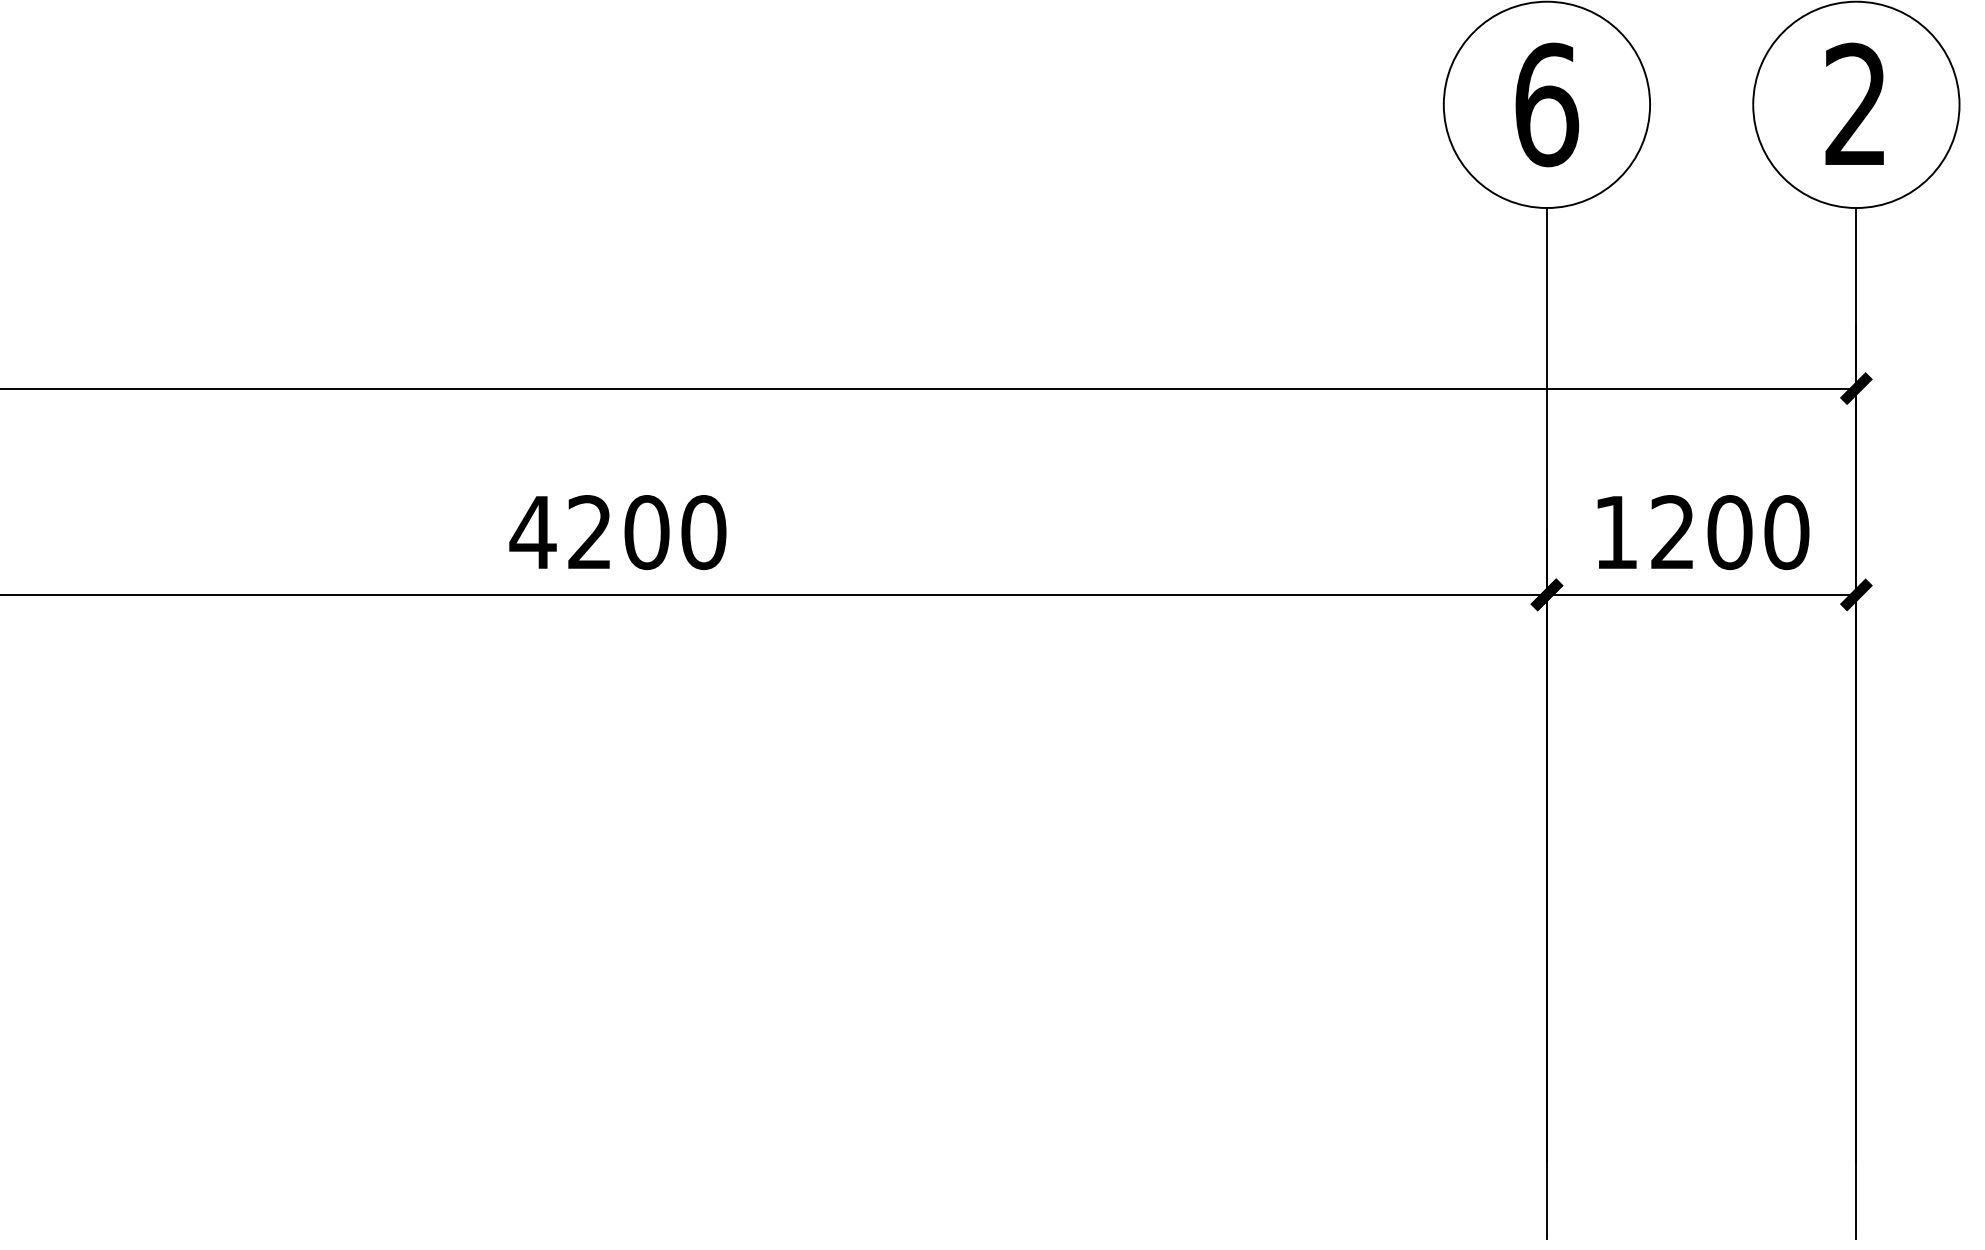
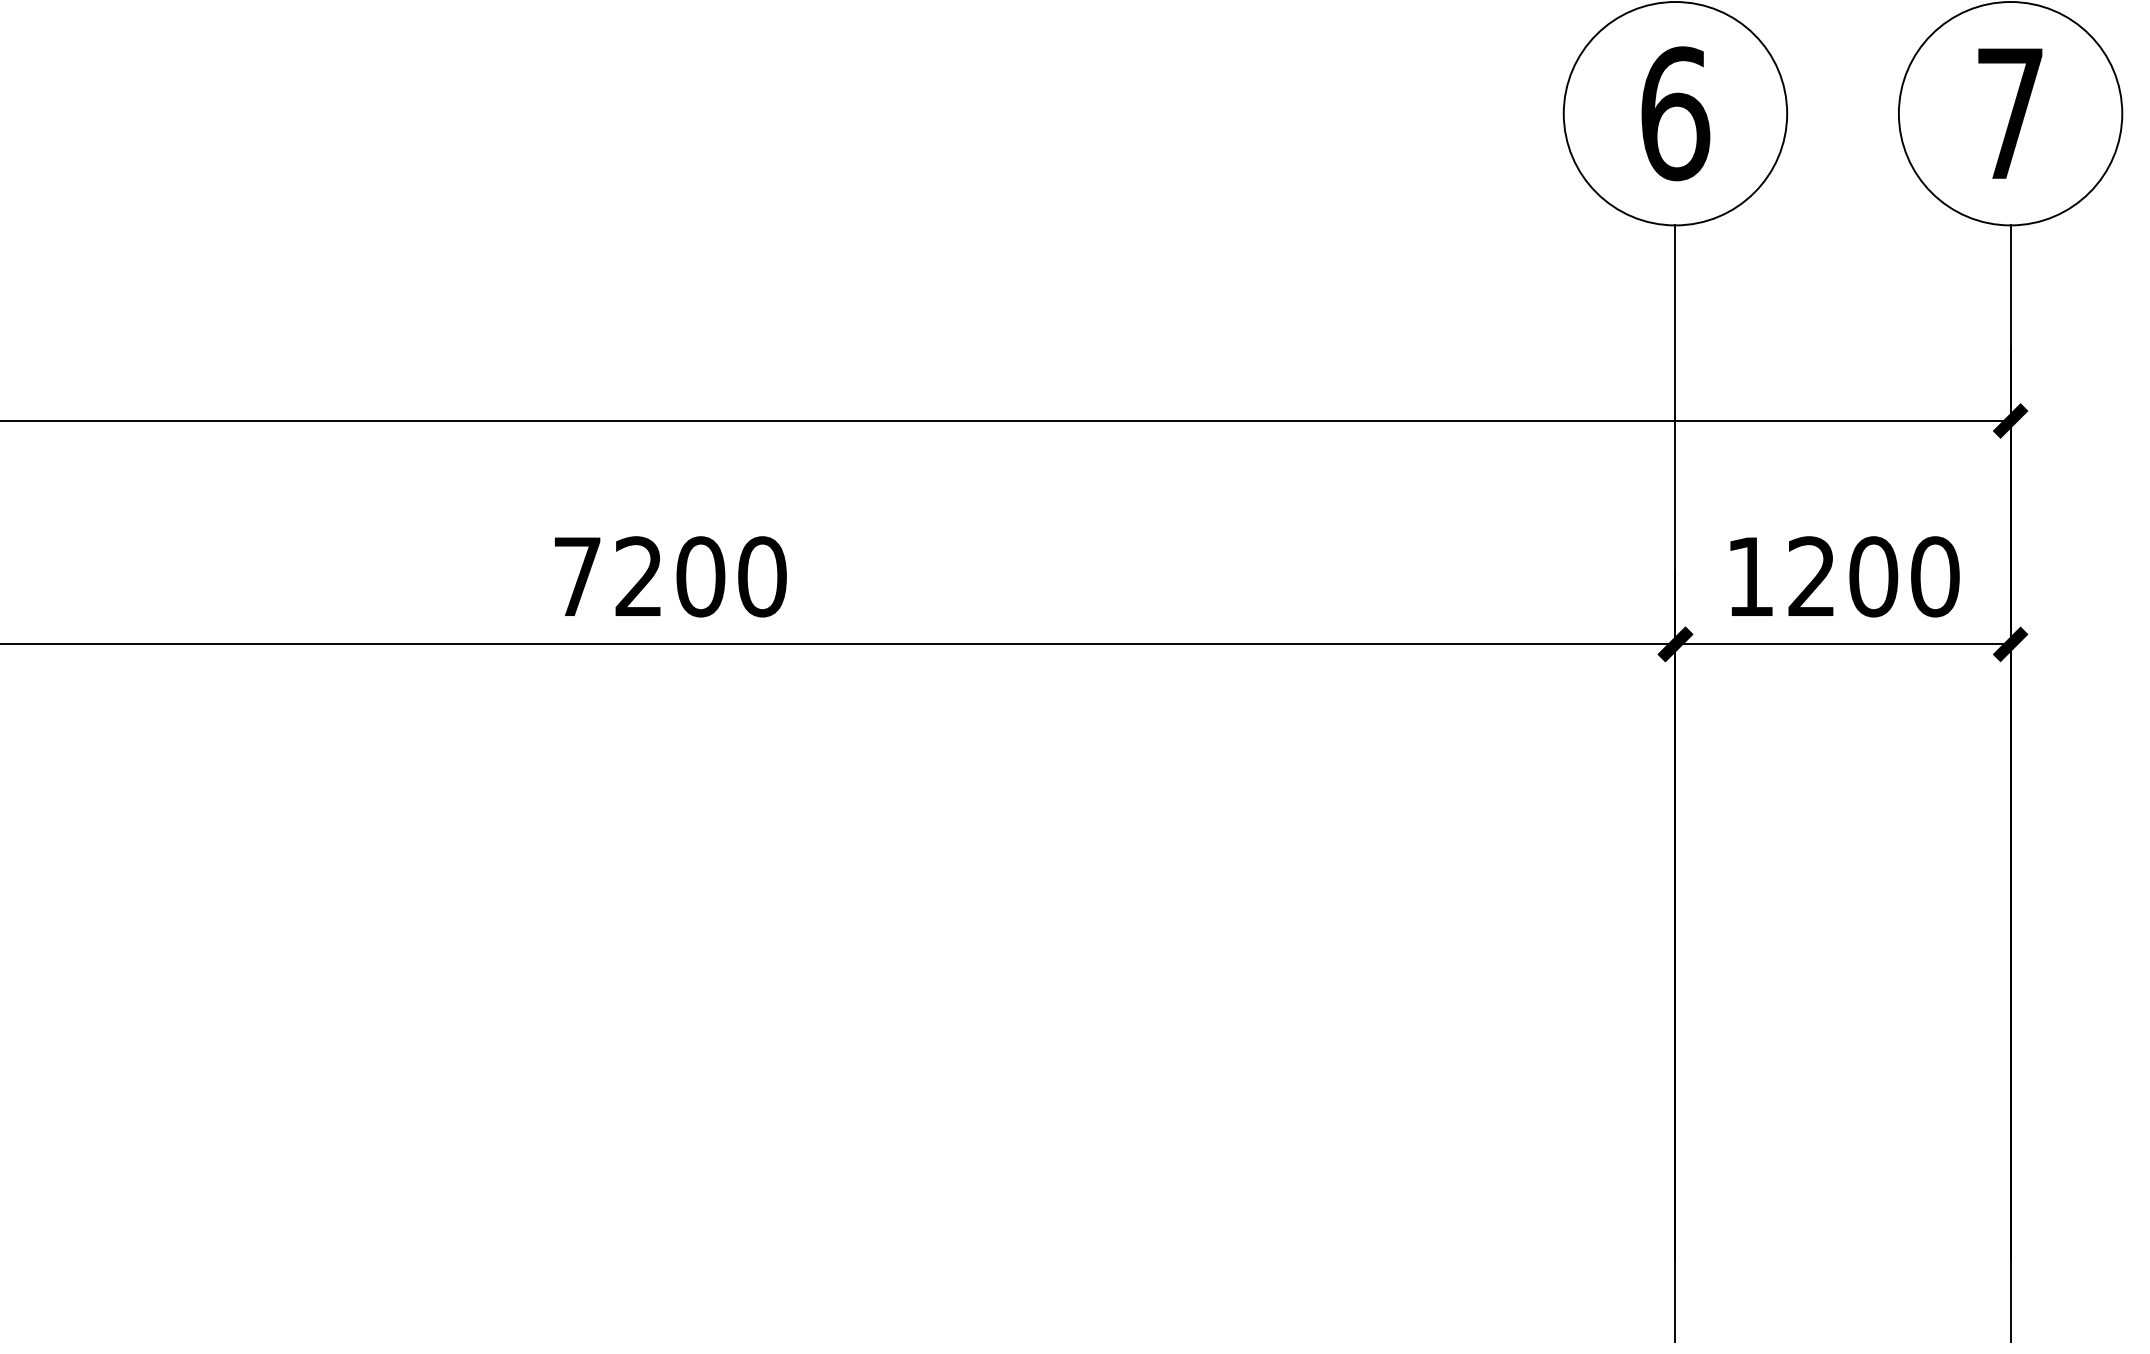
text: (1855, 103) -> (2009, 112), 2 -> 7
text: (532, 532) -> (576, 576), 4200 -> 7200

